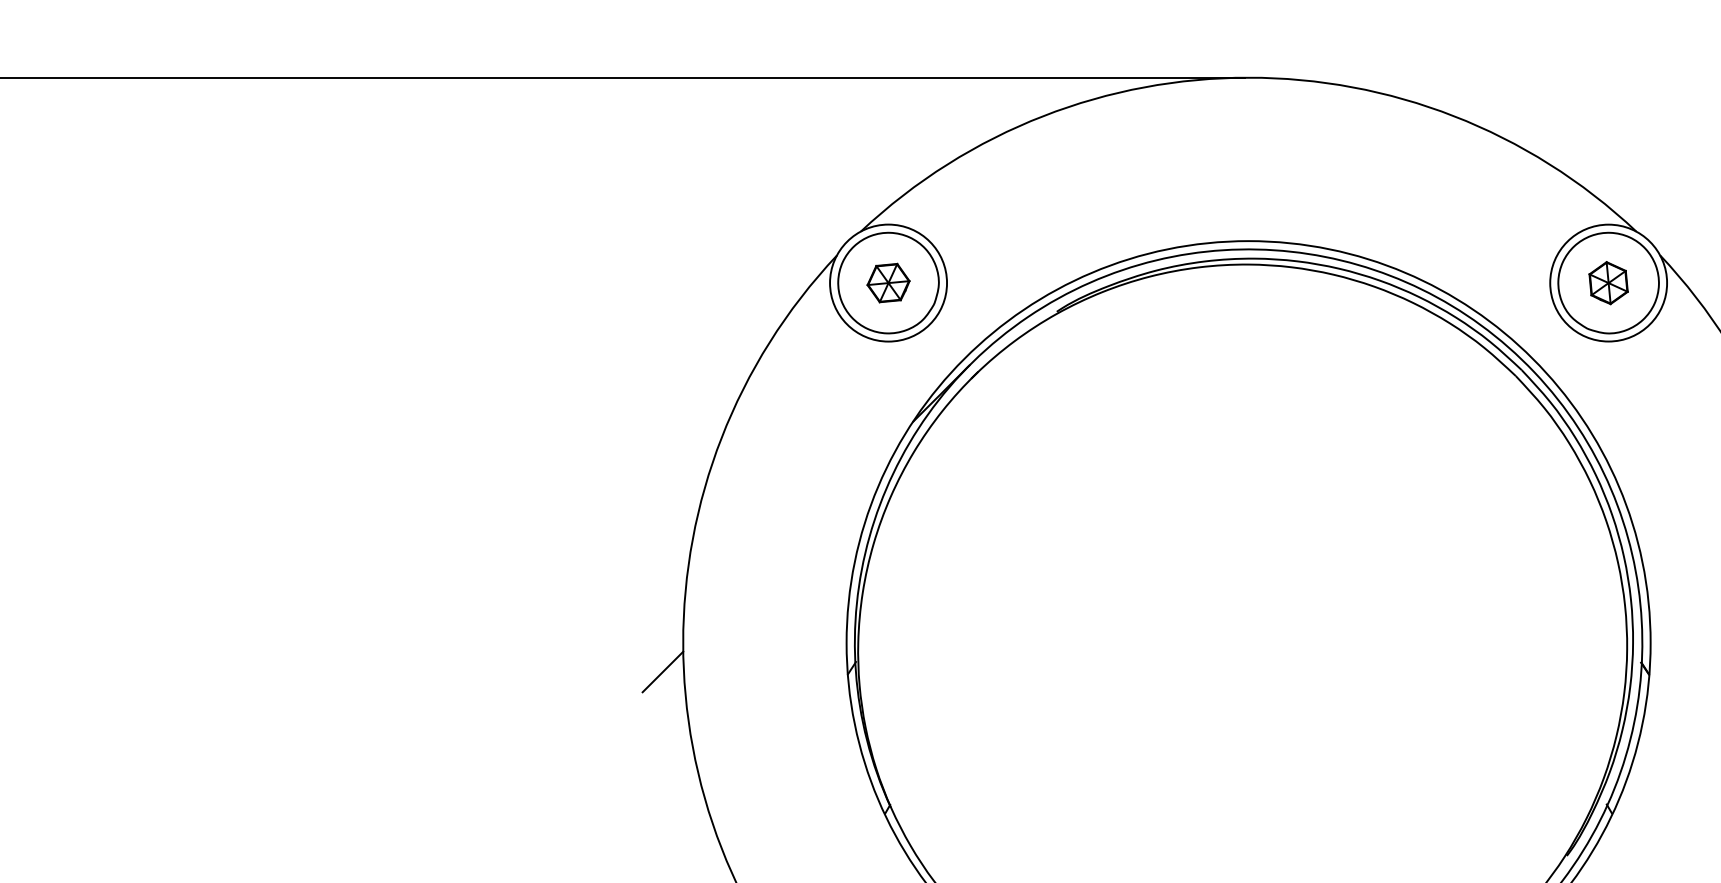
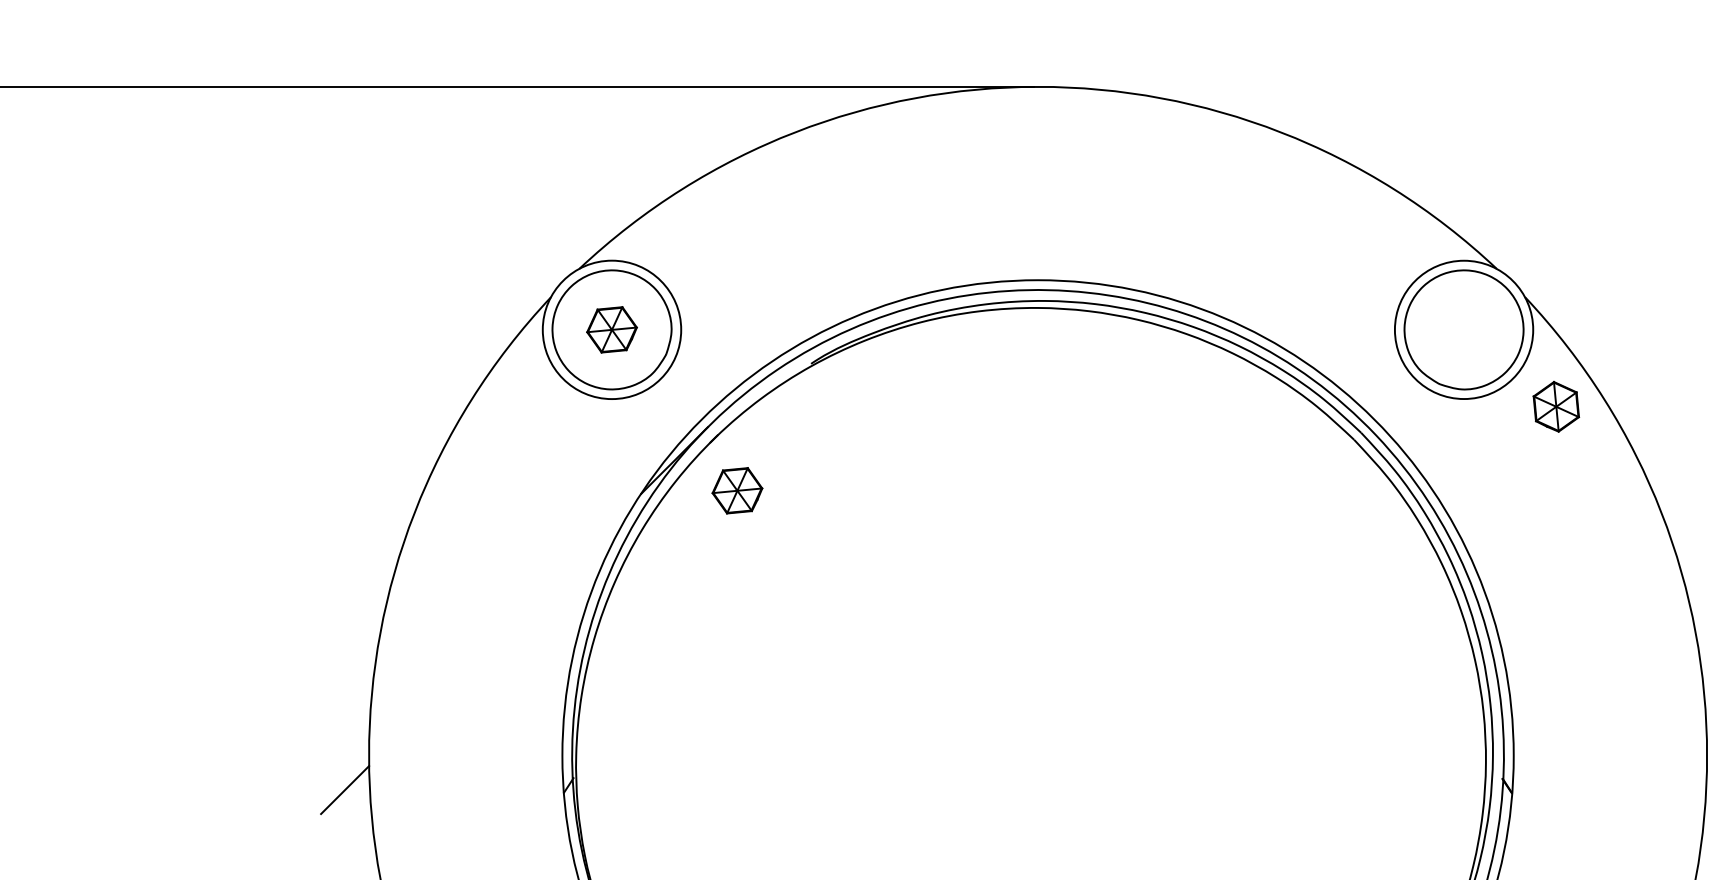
part: (1608, 283) -> (1556, 407), moved
part: (994, 418) -> (737, 490), added

